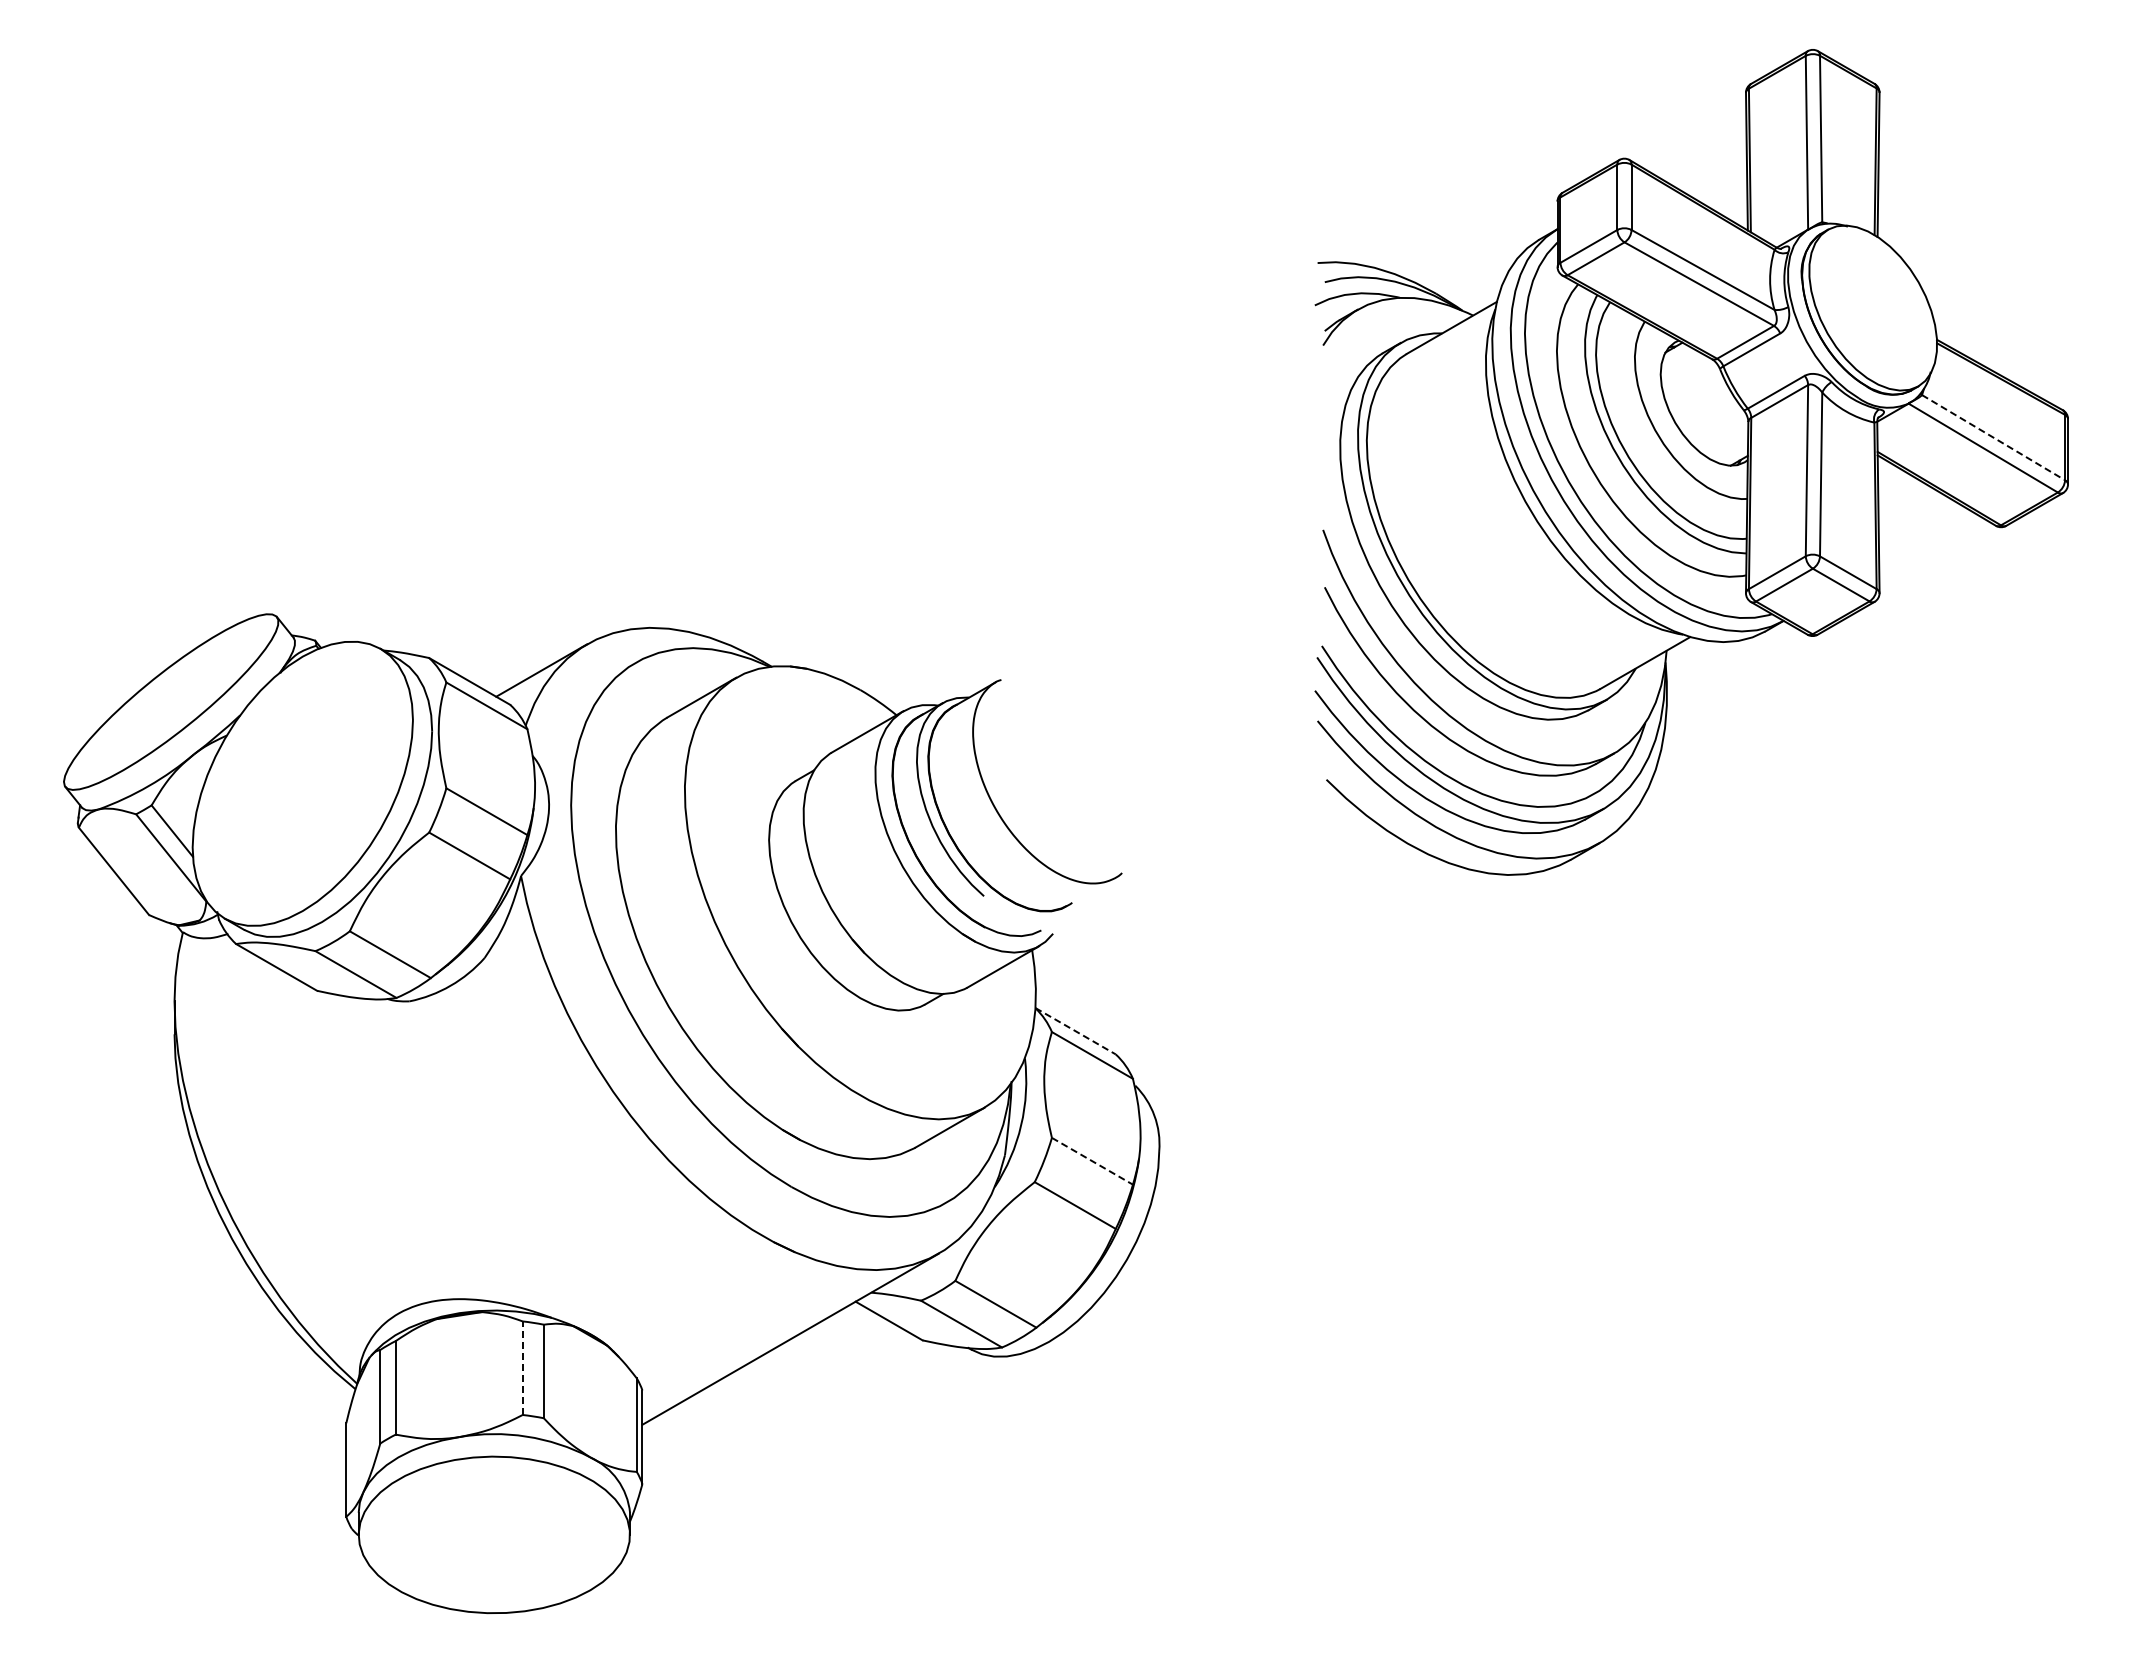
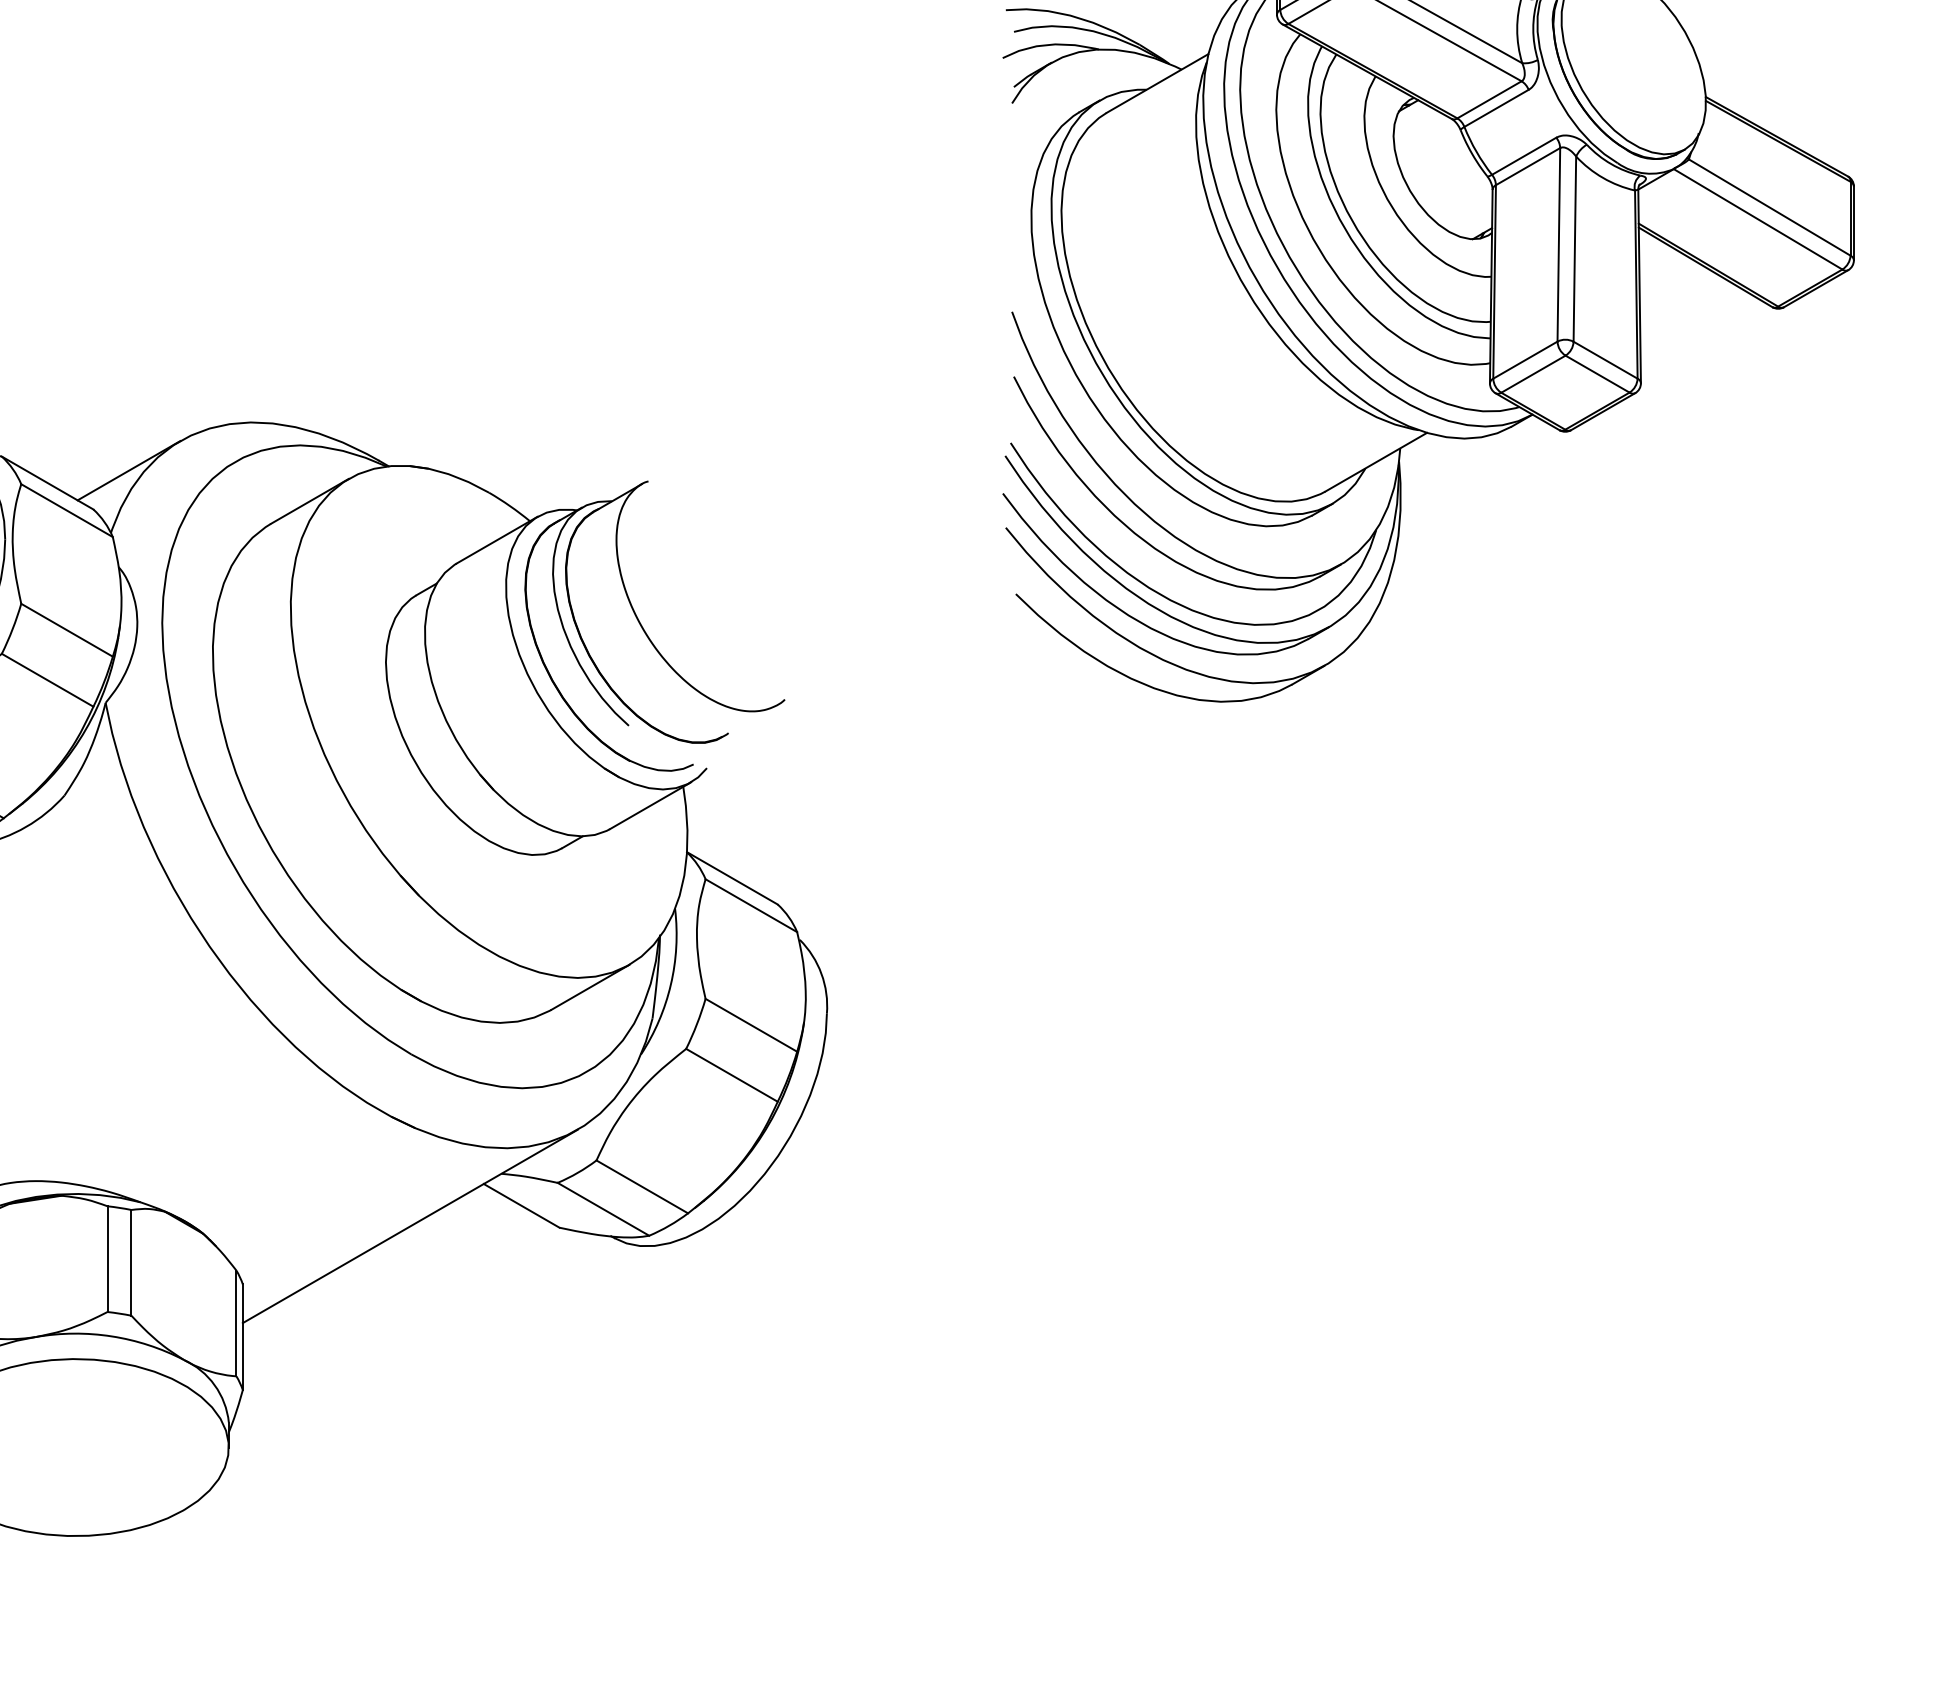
line: (1993, 437) -> (1769, 207), dashed -> solid
line: (1076, 1031) -> (733, 878), dashed -> solid
line: (1092, 1161) -> (751, 1025), dashed -> solid
line: (522, 1368) -> (107, 1259), dashed -> solid

